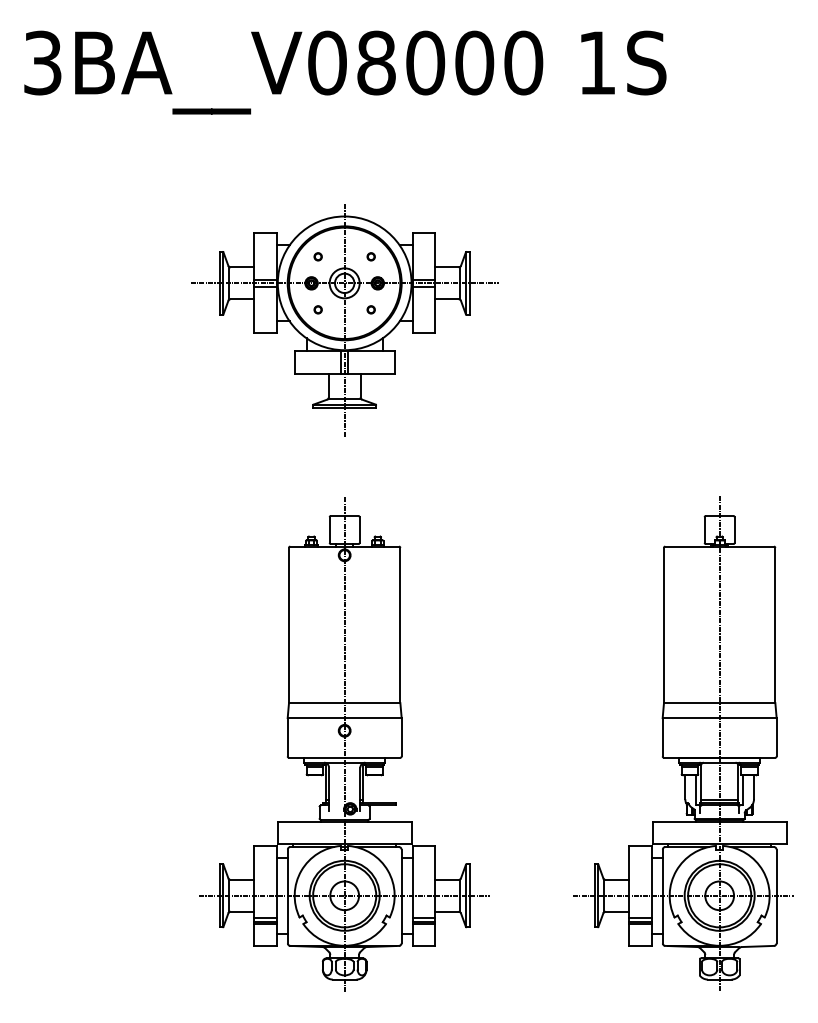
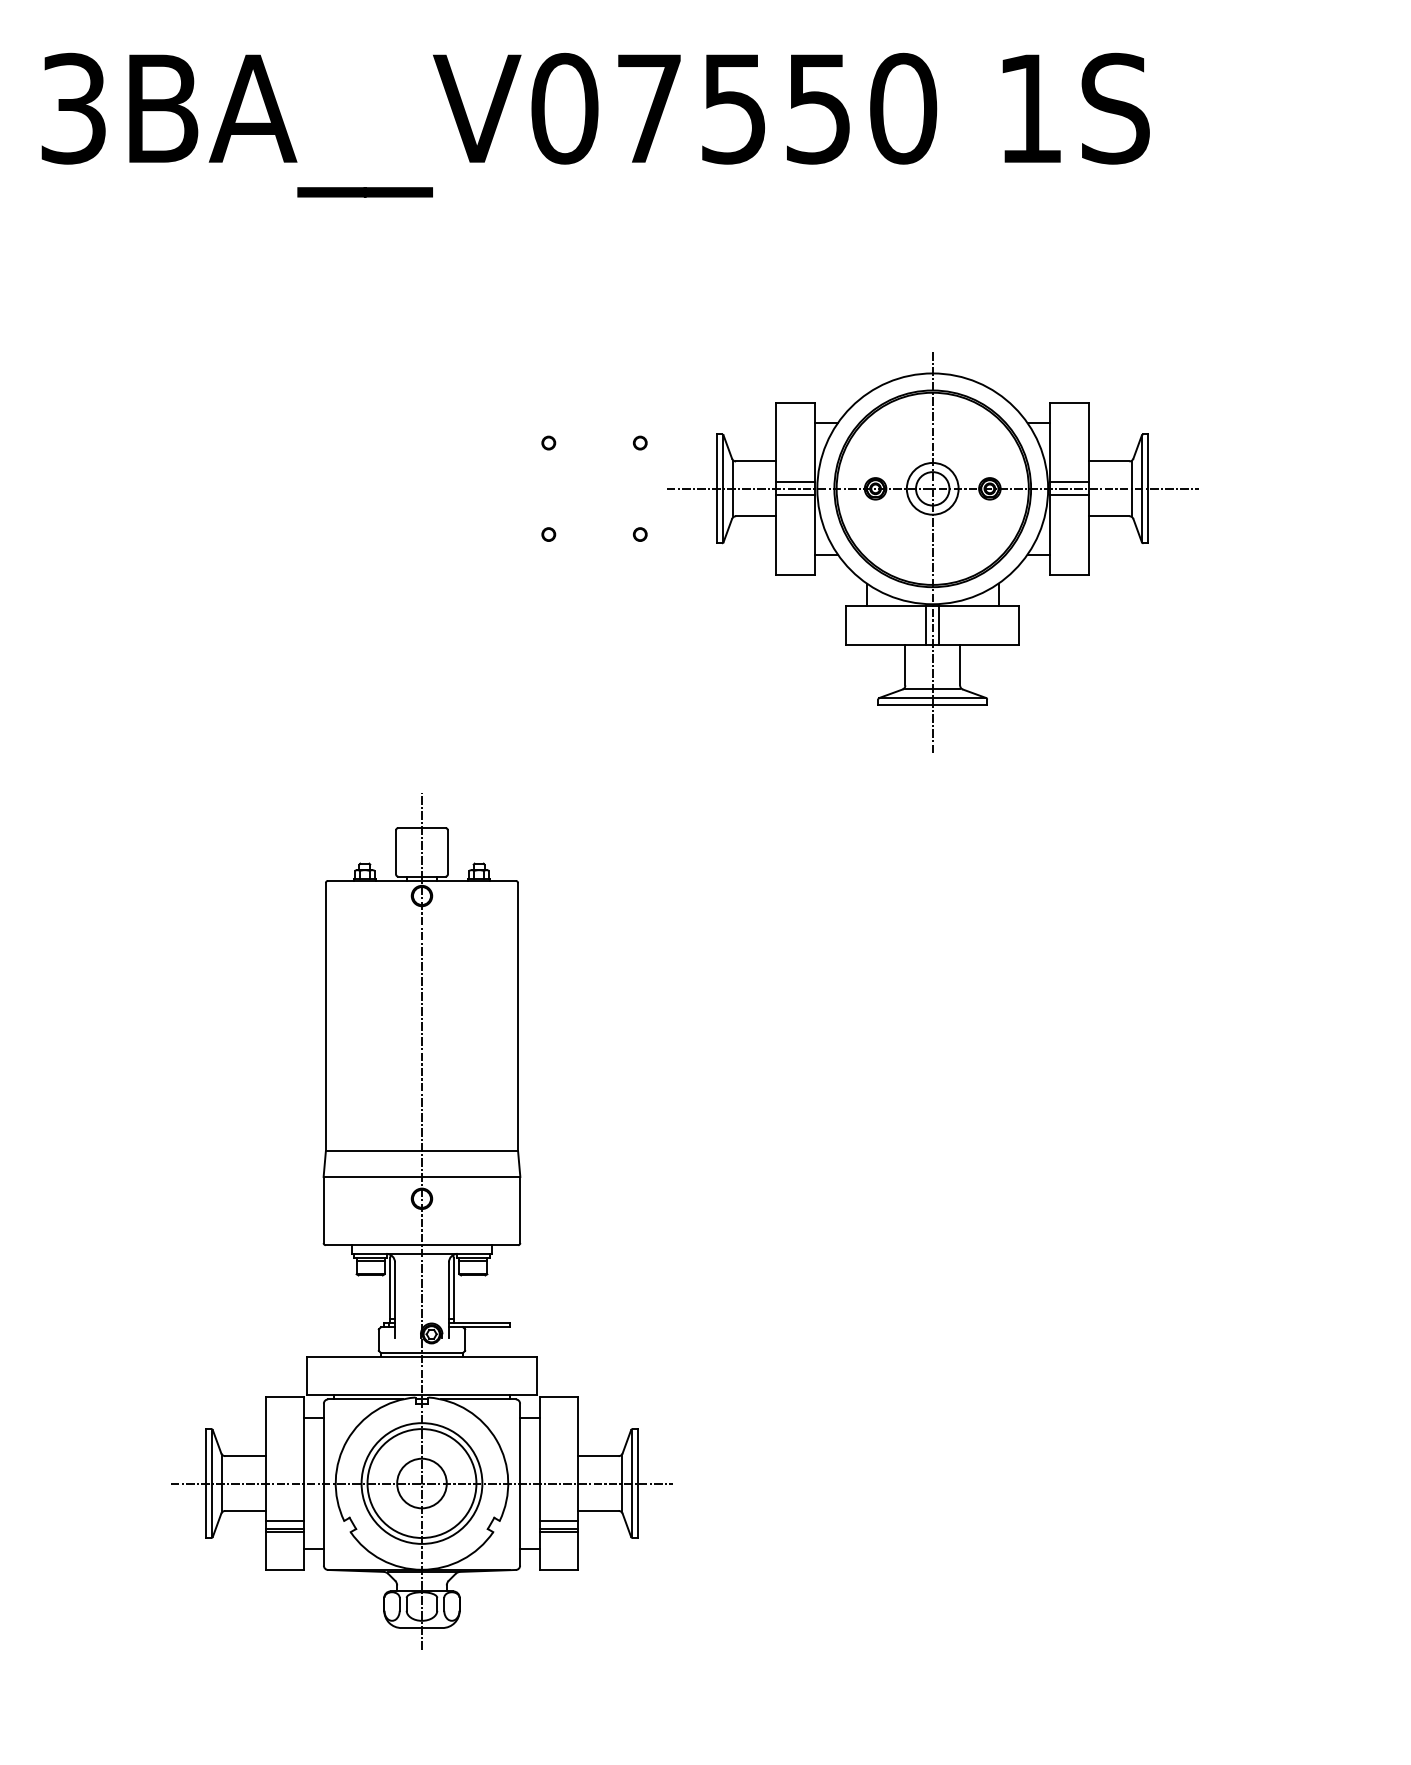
text: (425, 62) -> (733, 107), 3BA__V08000 -> 3BA__V07550
part: (344, 320) -> (932, 552), moved
part: (683, 743) -> (1179, 1282), removed
part: (344, 744) -> (421, 1222), moved

